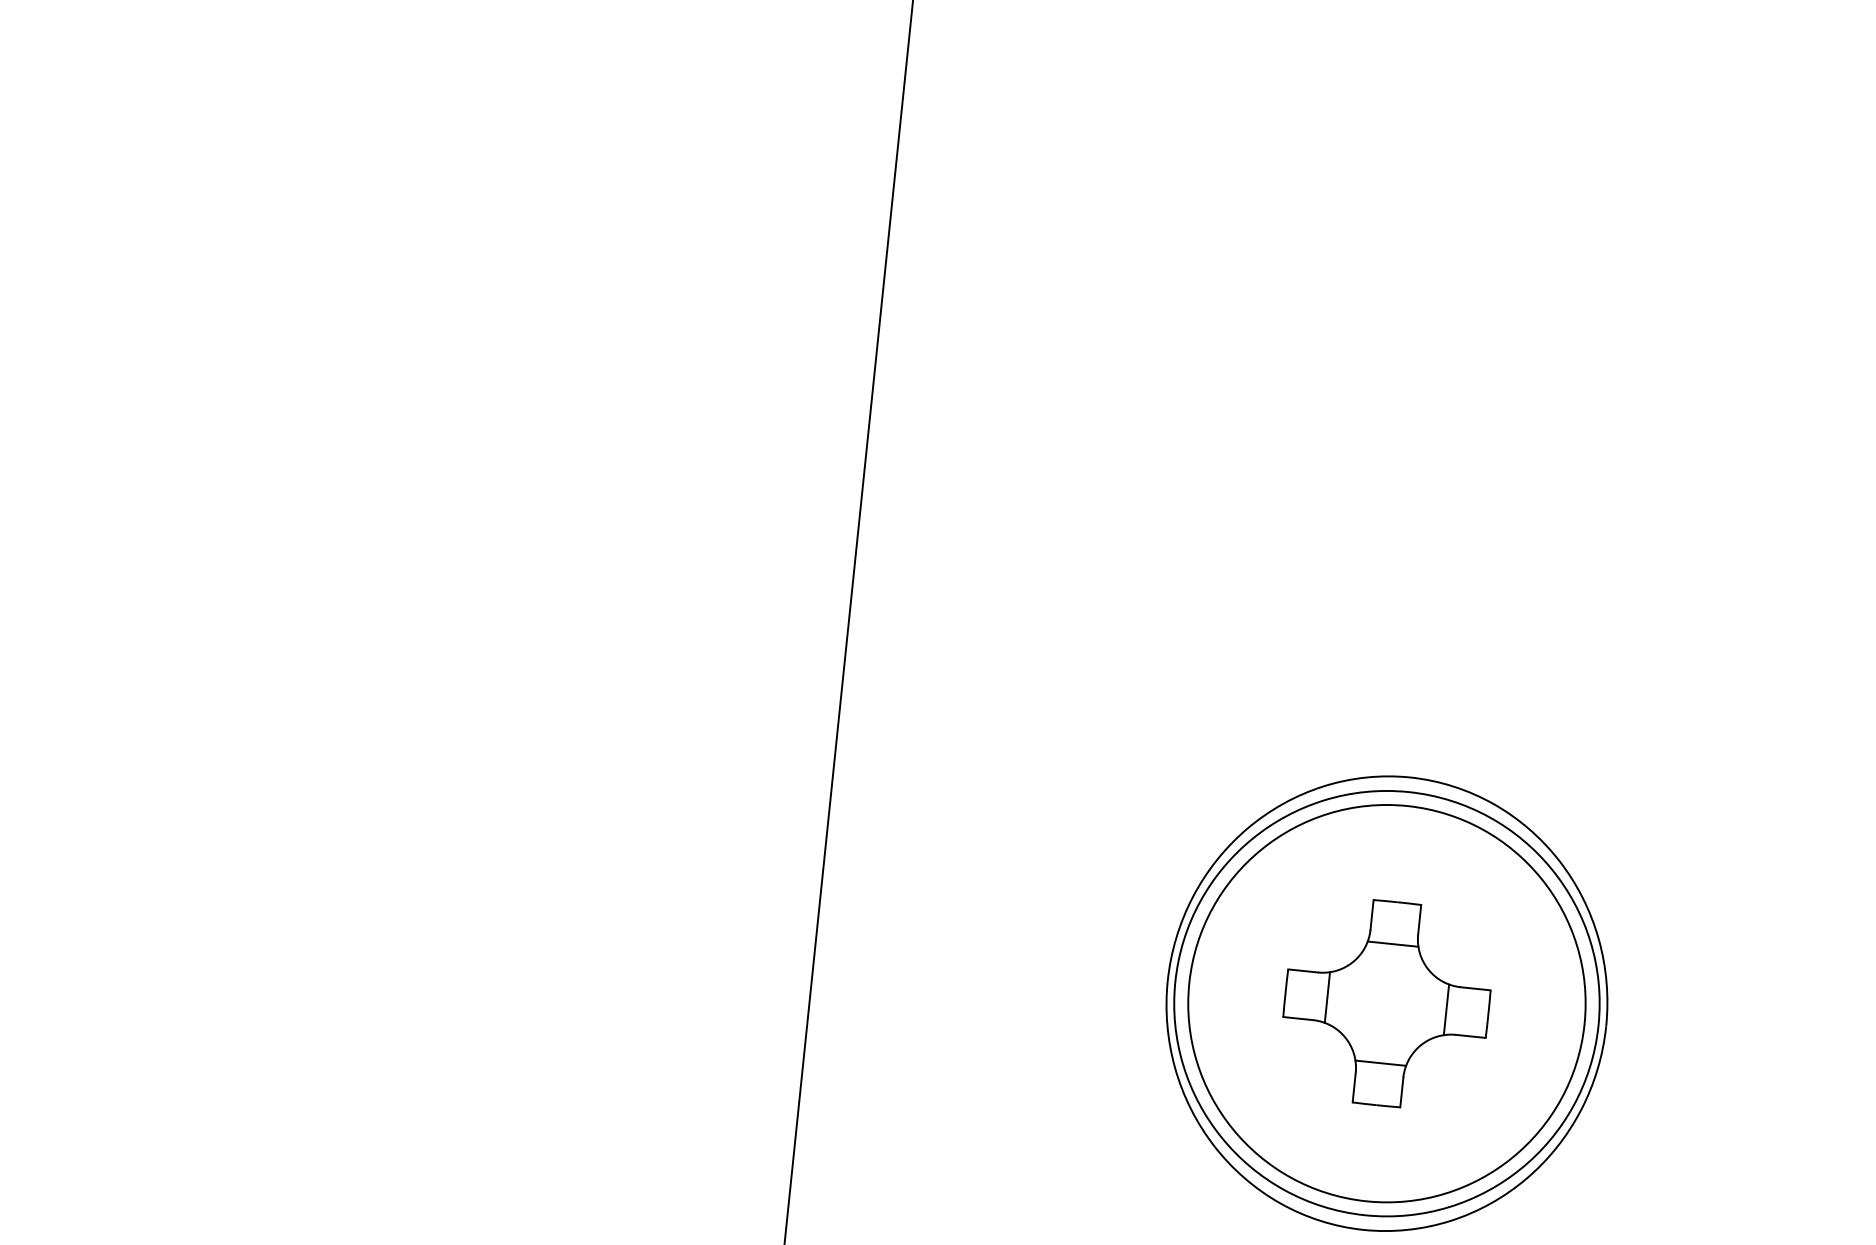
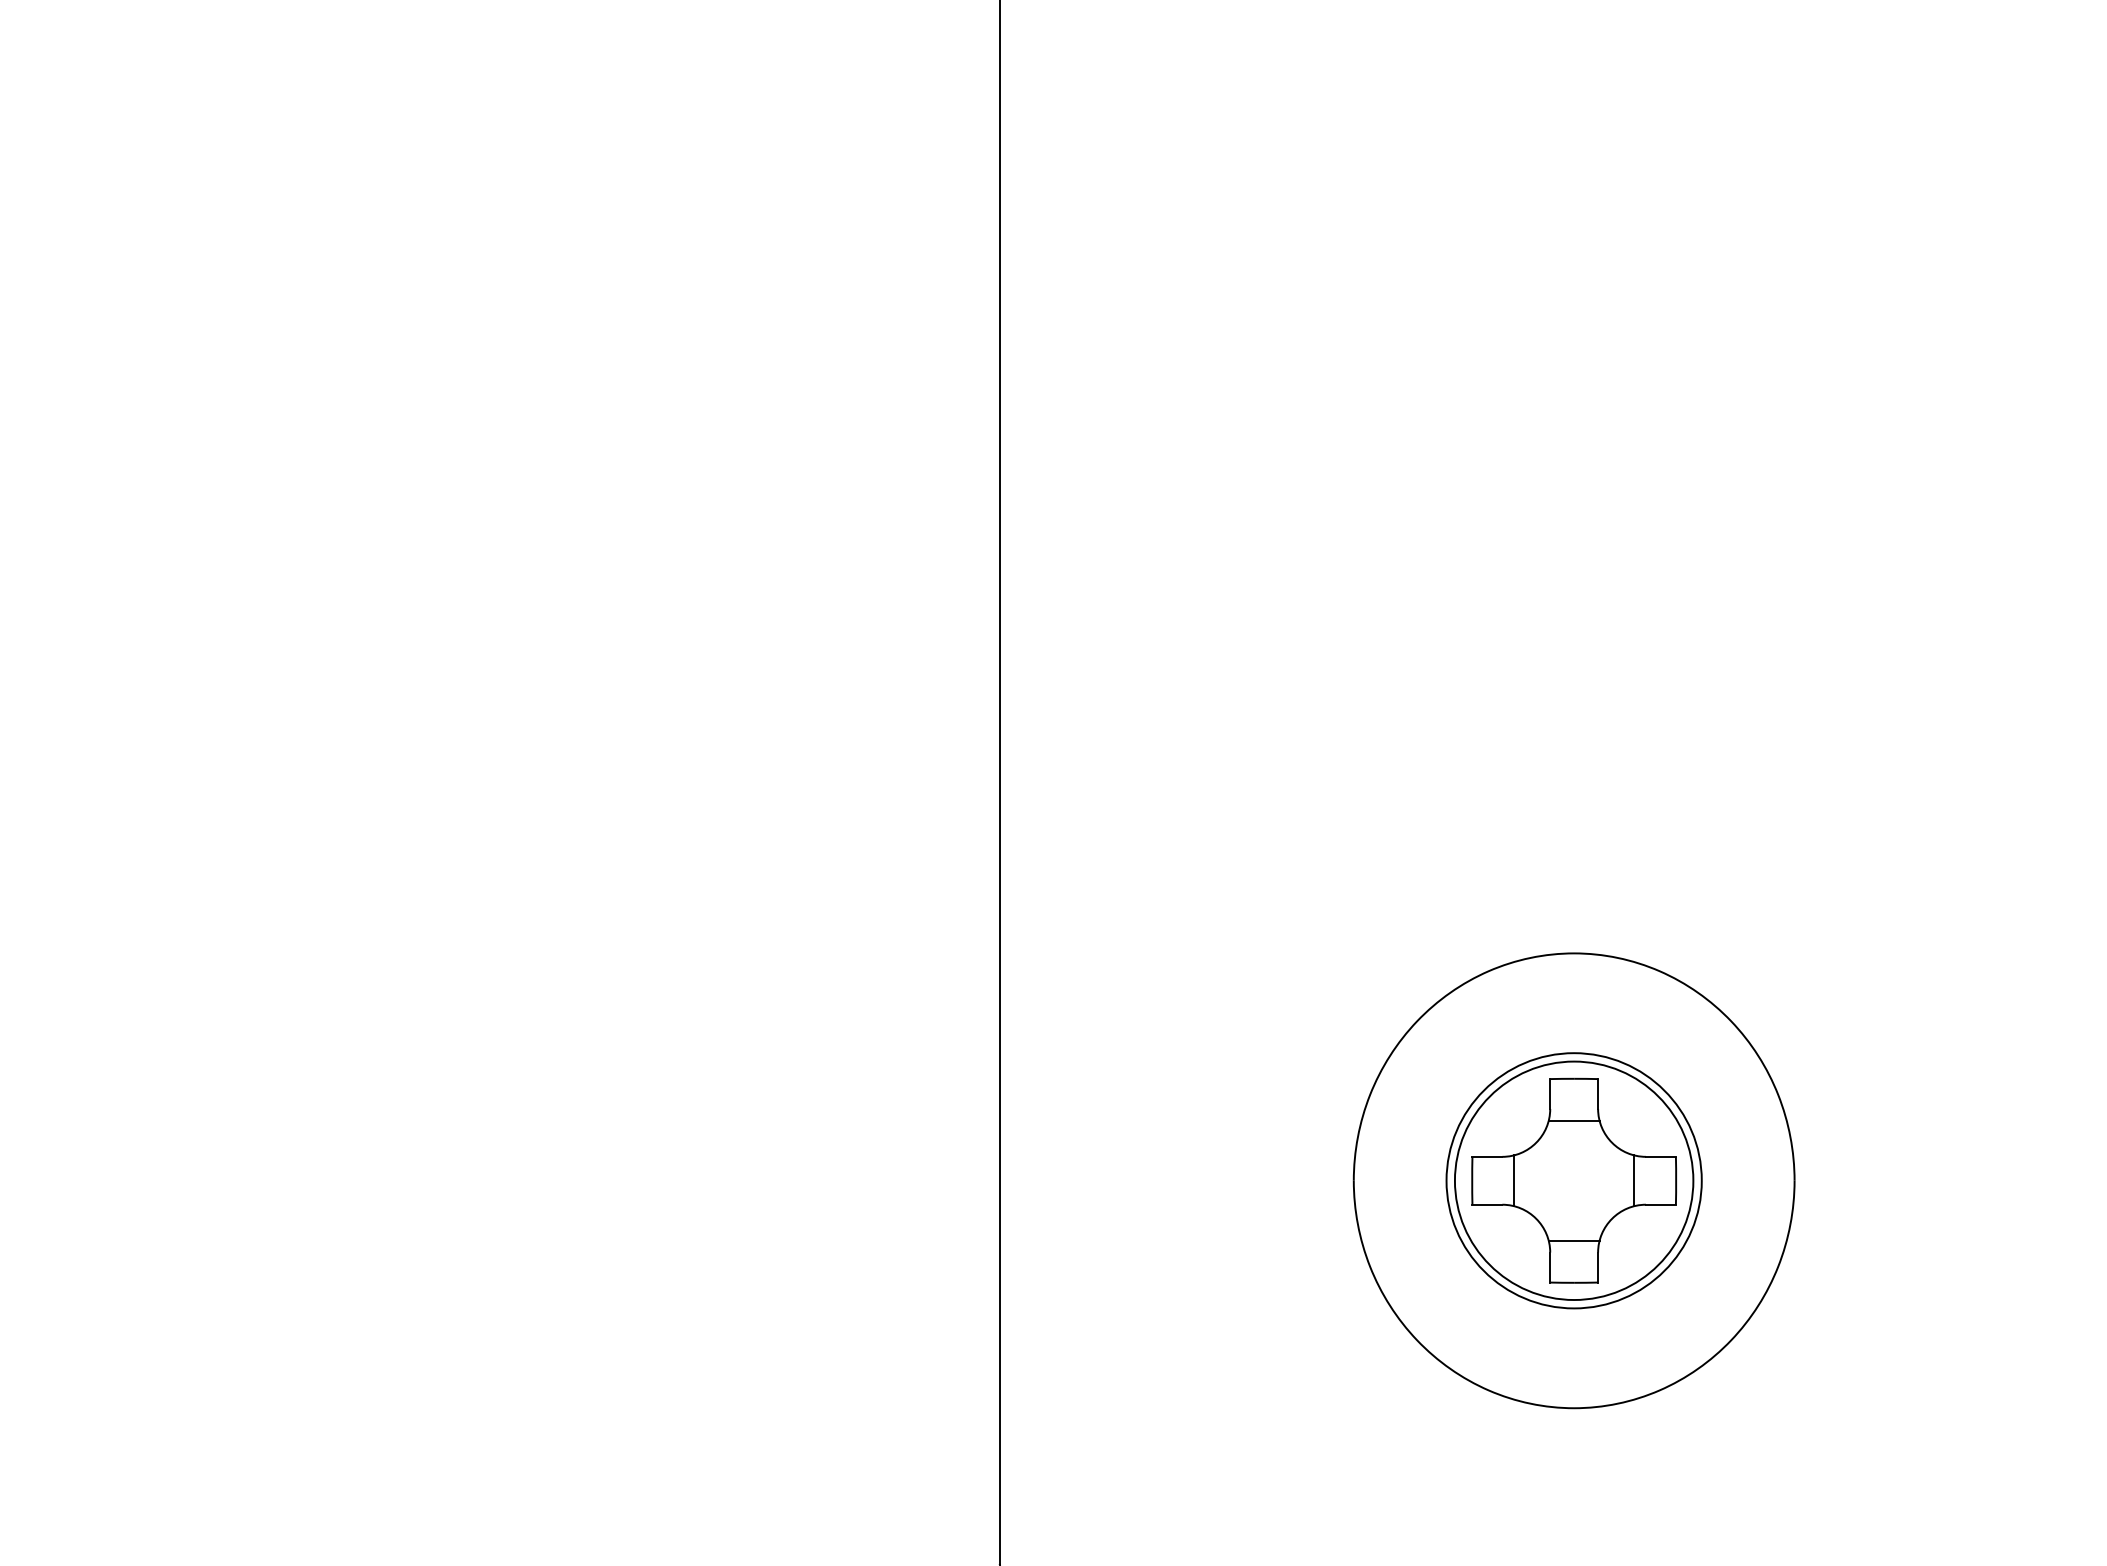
circle: (1386, 1003) -> (1573, 1180), size x0.6
circle: (1386, 1003) -> (1573, 1180), size x0.6

